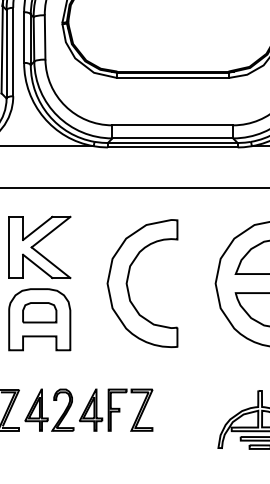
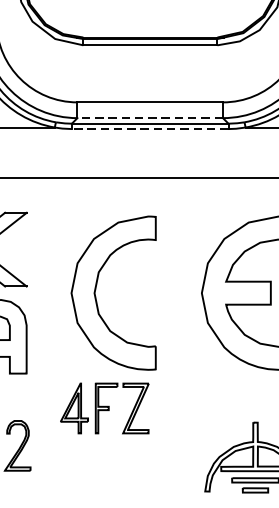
line: (172, 138) -> (149, 118), solid -> dashed
line: (172, 147) -> (149, 129), solid -> dashed
part: (116, 409) -> (105, 407), moved

